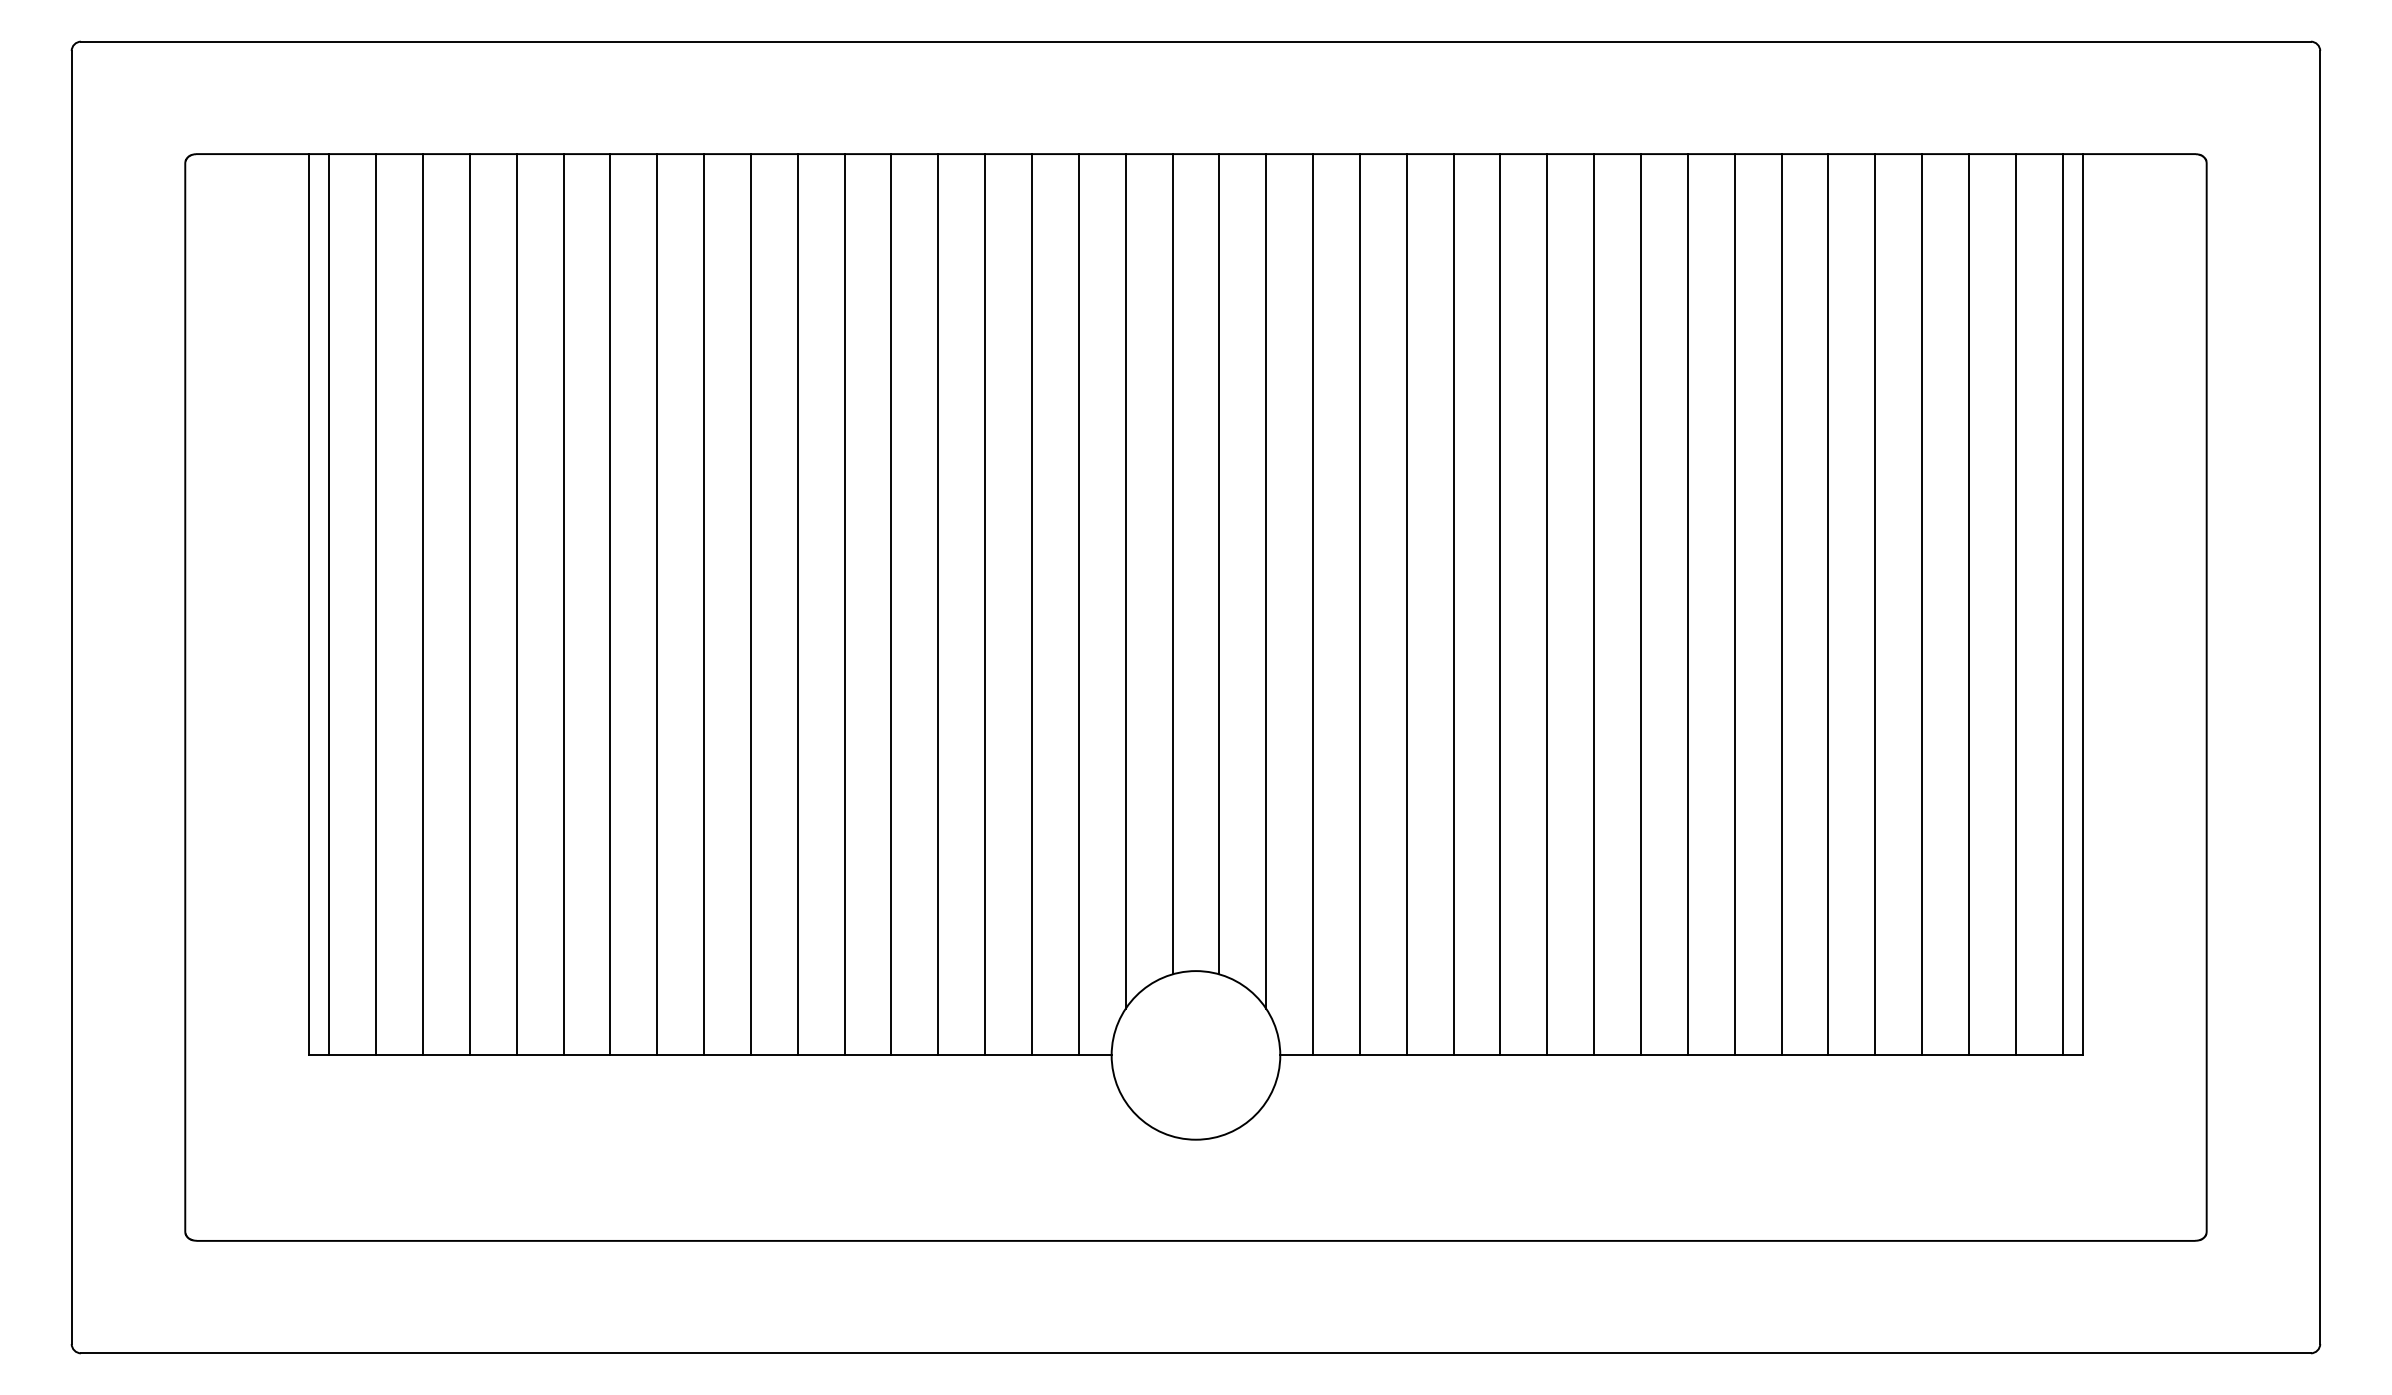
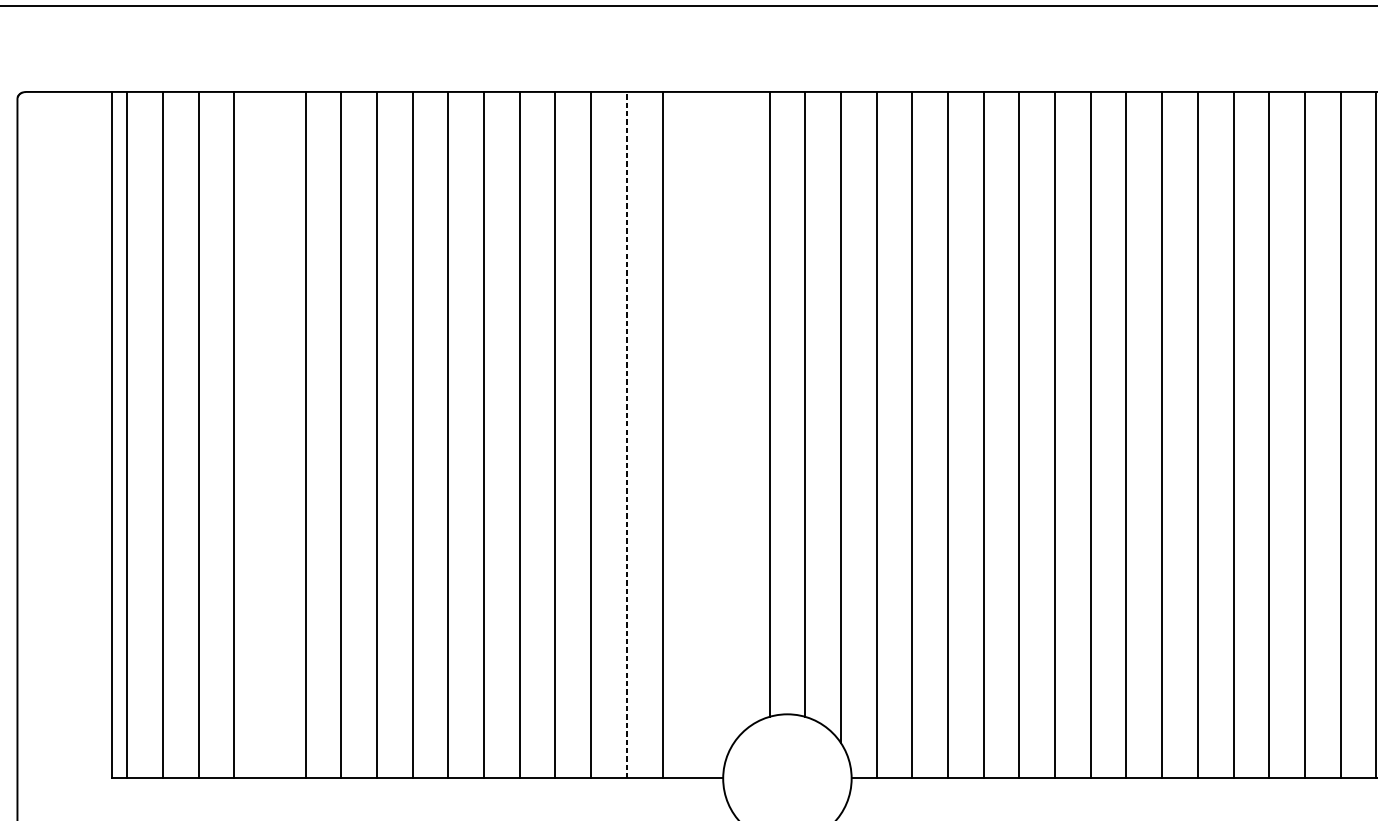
line: (1125, 581) -> (733, 417), removed
line: (516, 604) -> (269, 435), removed
line: (985, 604) -> (627, 435), solid -> dashed
line: (1078, 604) -> (697, 435), removed

